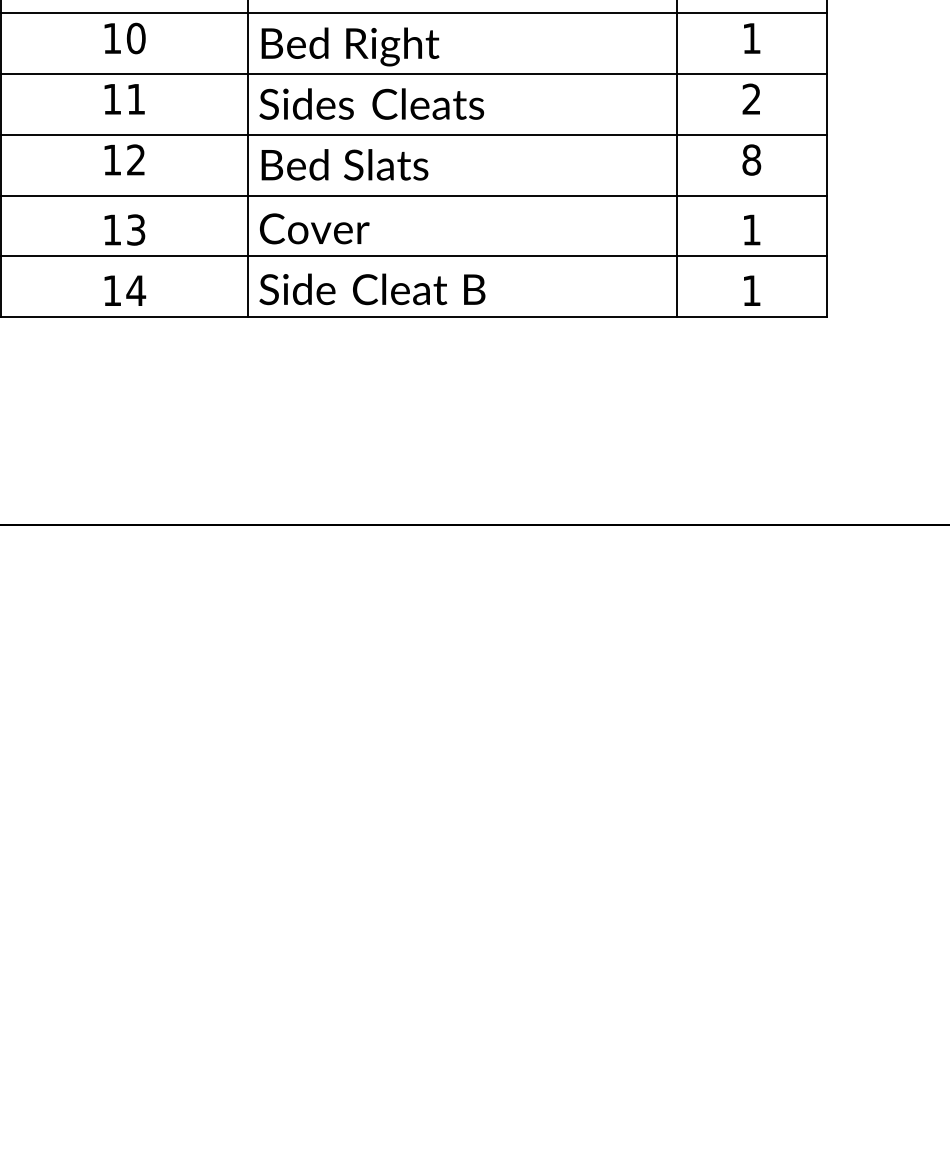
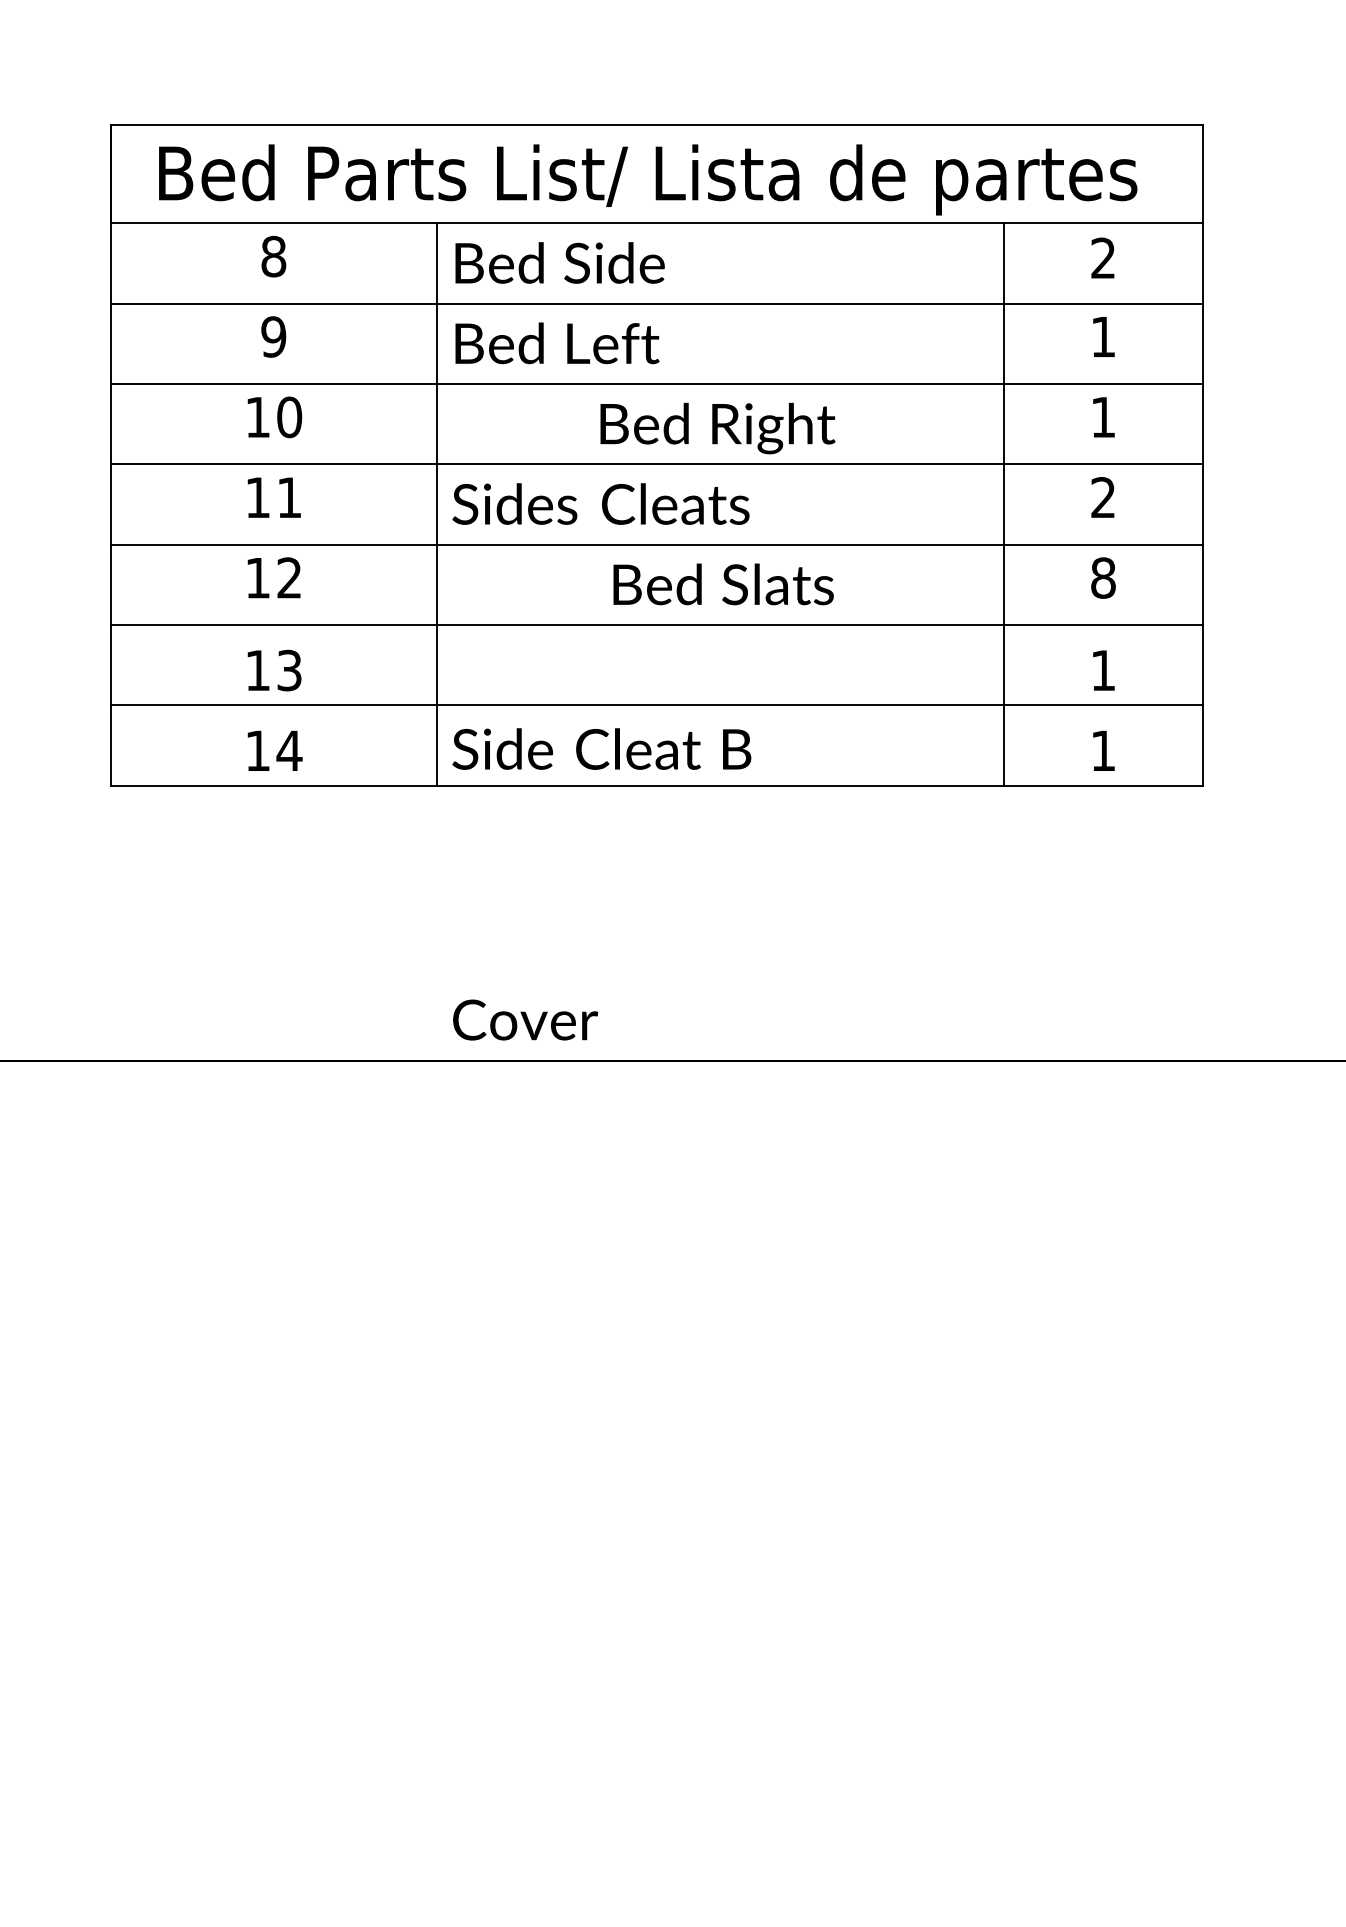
text: (350, 46) -> (717, 428), moved
text: (344, 164) -> (723, 584), moved
text: (314, 228) -> (525, 1019), moved

